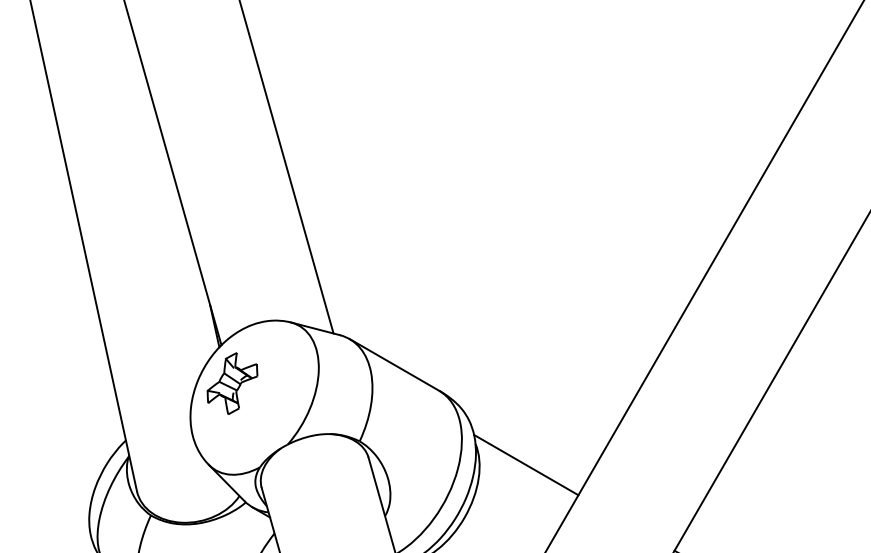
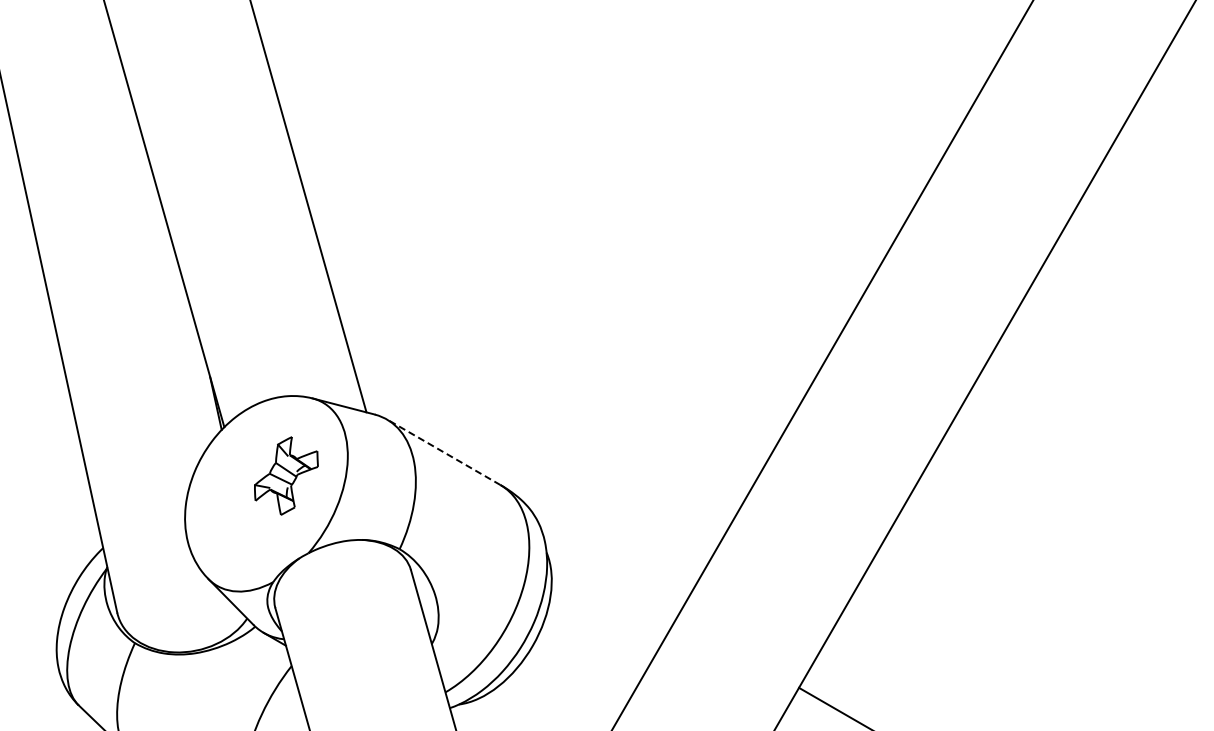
line: (394, 365) -> (443, 452), solid -> dashed
part: (232, 383) -> (286, 475), moved
line: (525, 465) -> (610, 579), removed

